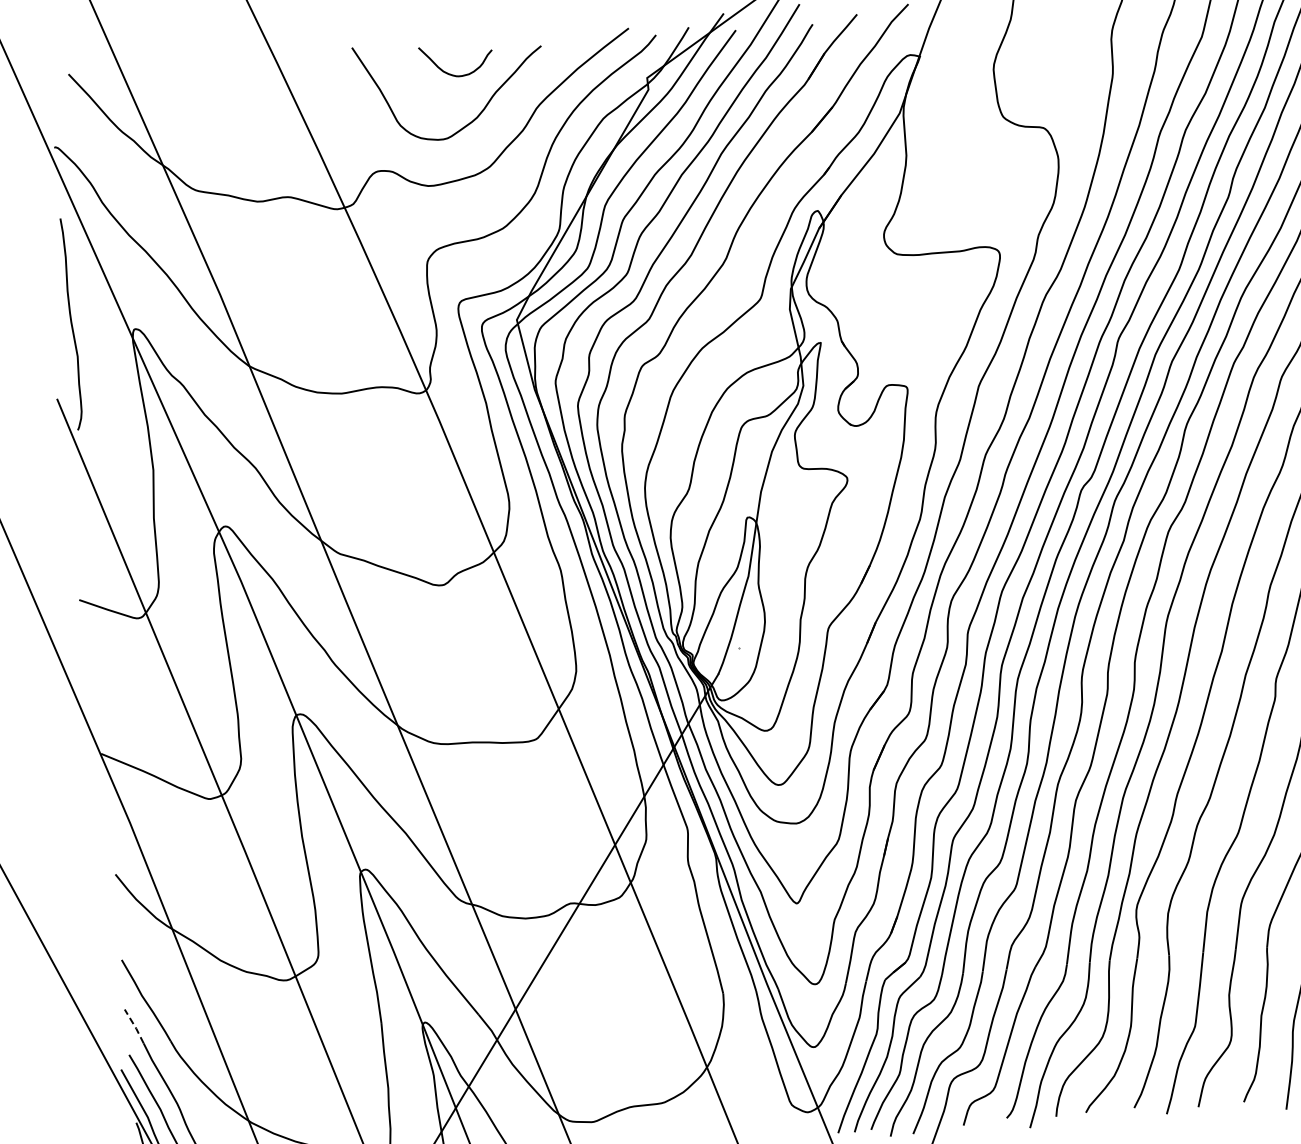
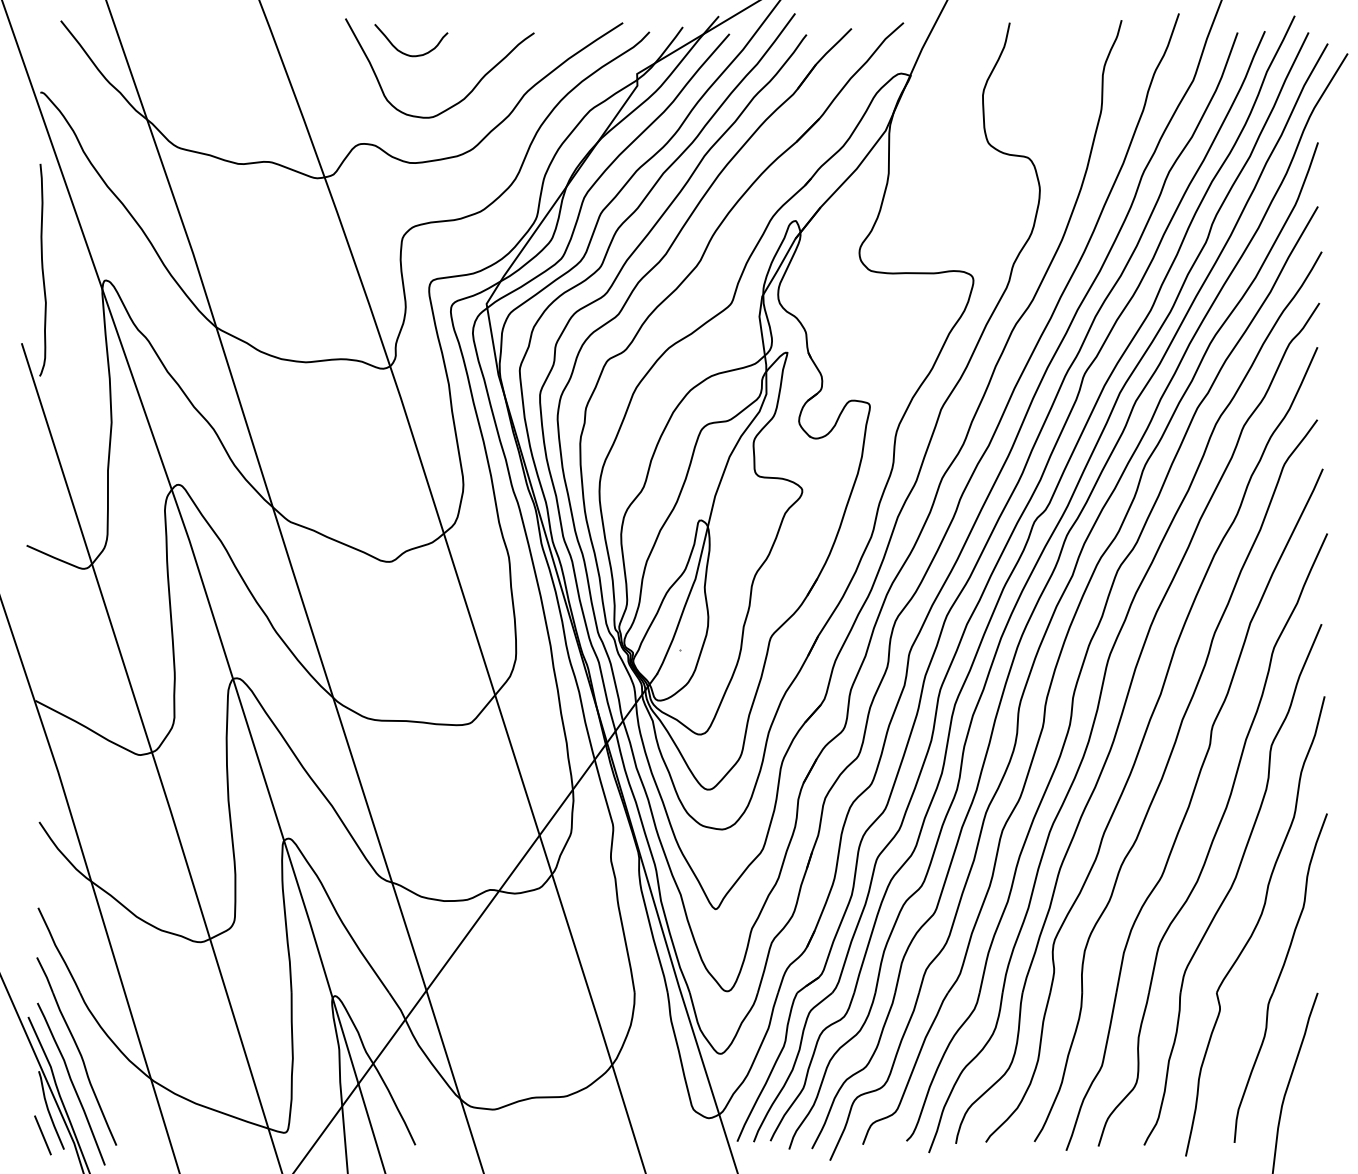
curve: (450, 73) -> (404, 52), moved
line: (134, 1025) -> (45, 974), dashed -> solid

